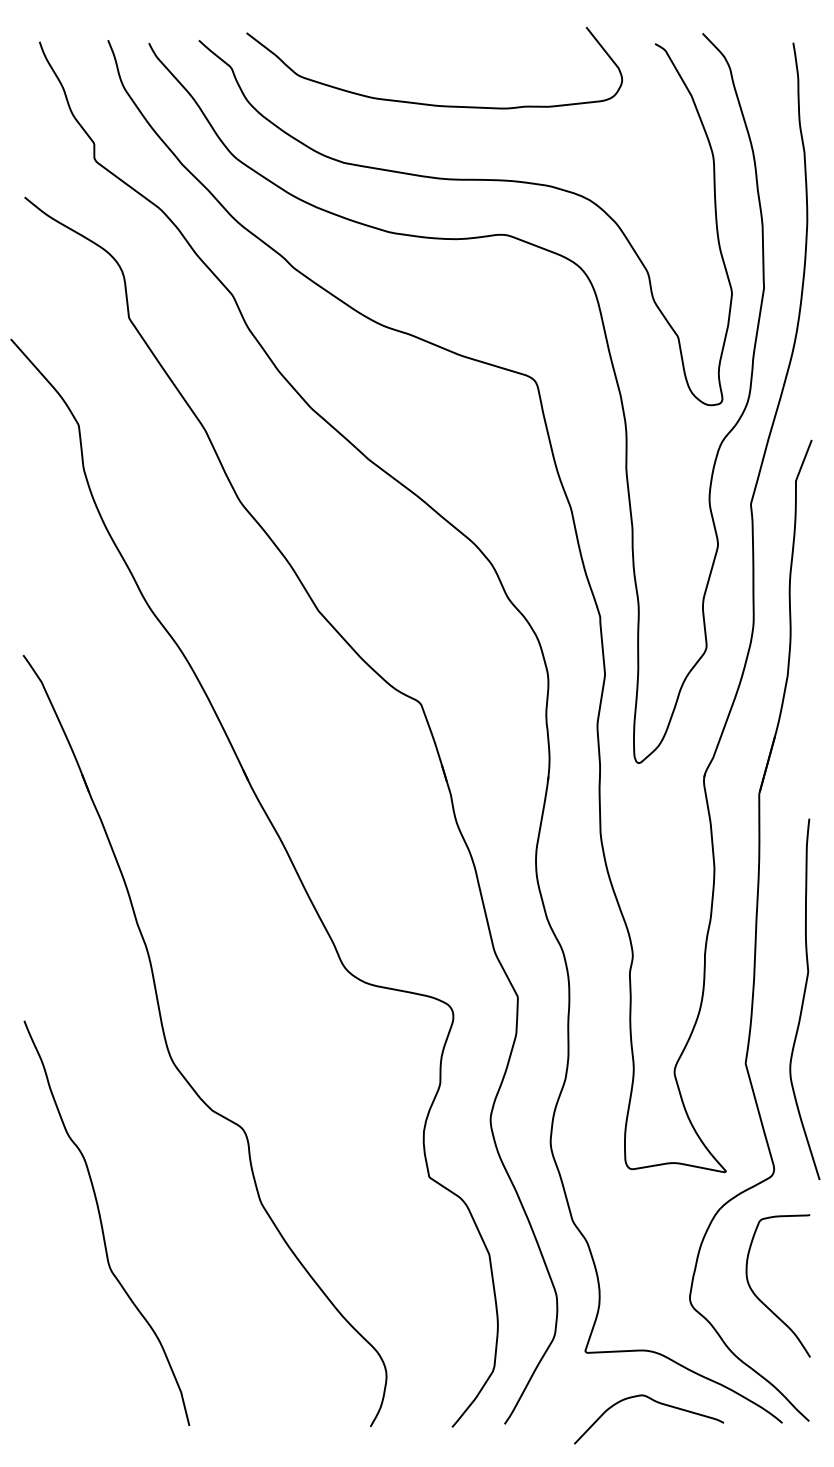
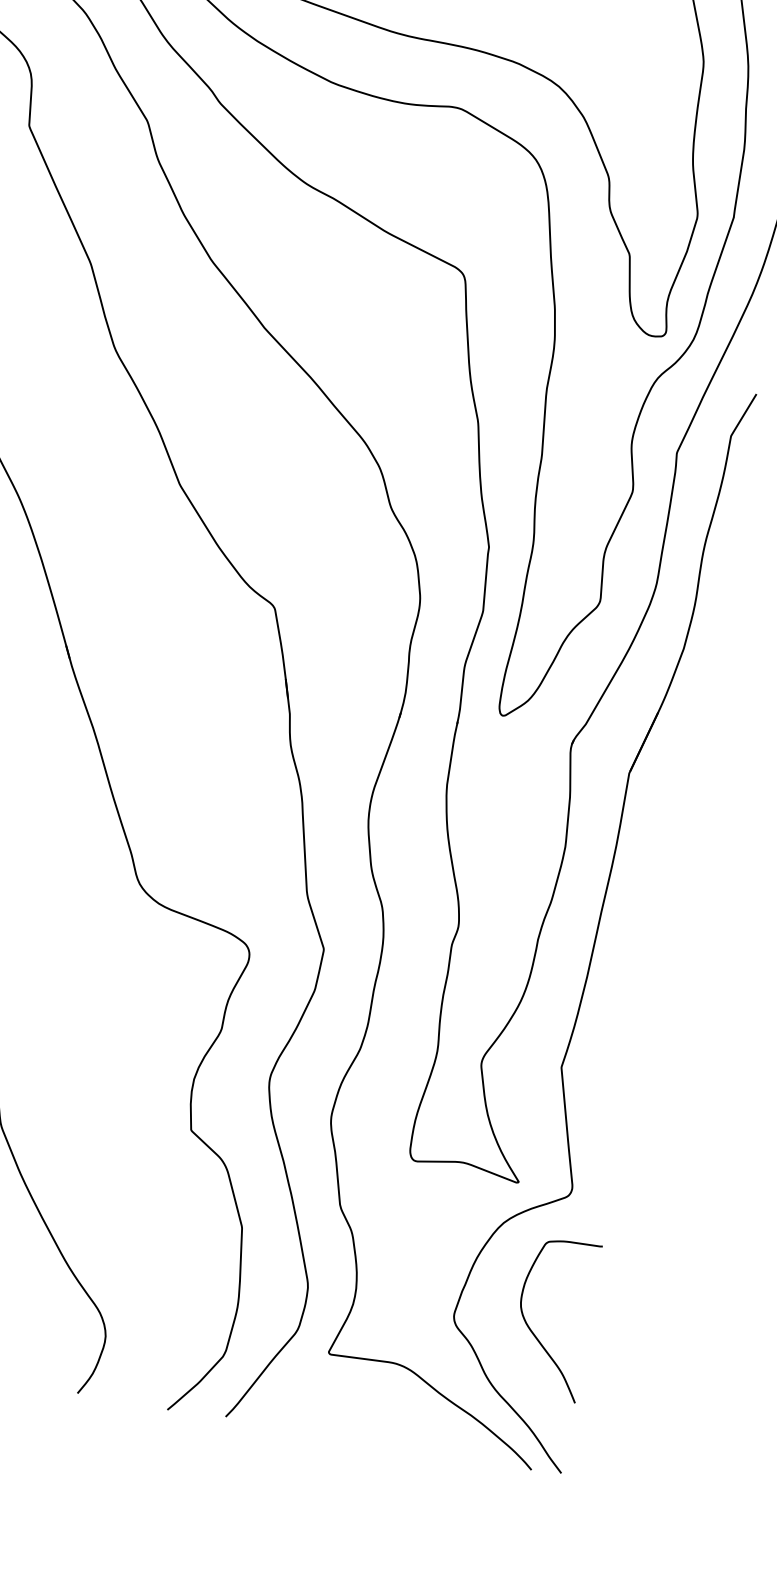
curve: (804, 999) -> (638, 1008), removed
curve: (657, 1403) -> (397, 1423), removed

